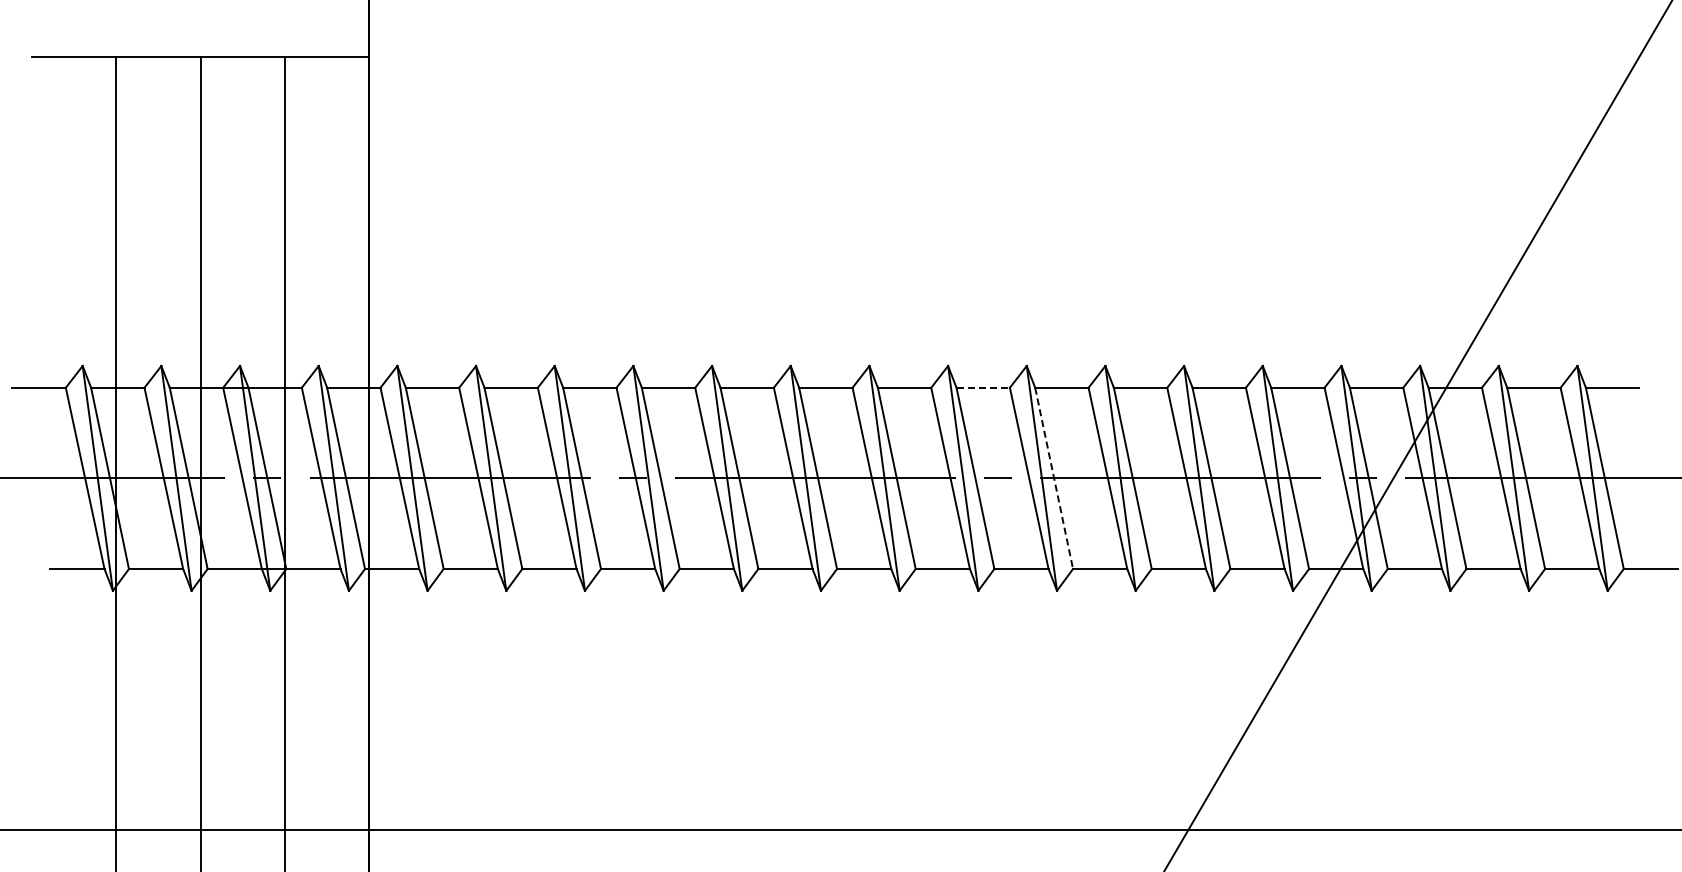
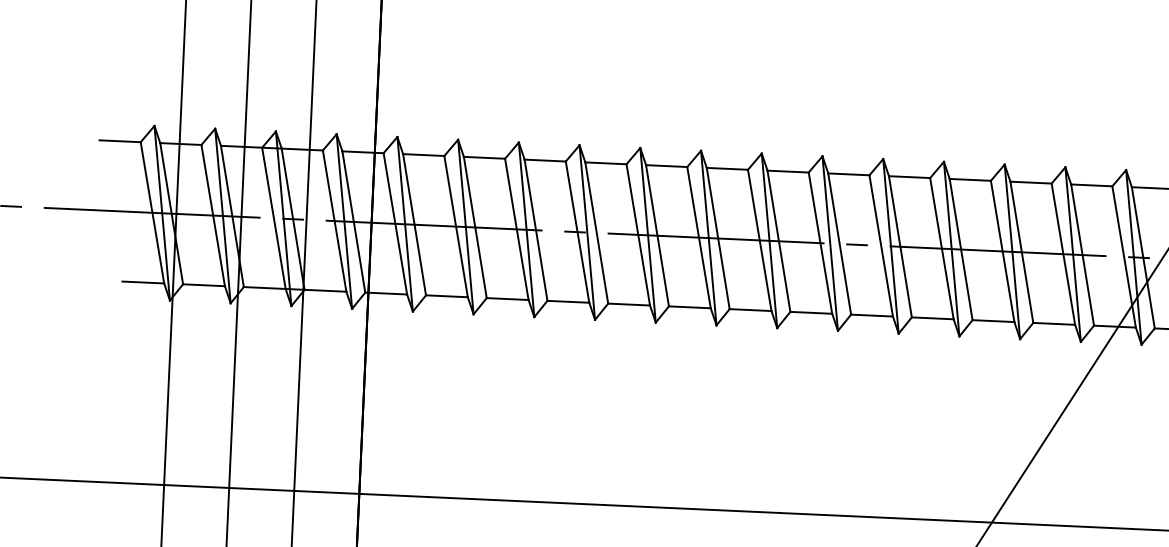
line: (983, 387) -> (849, 174), dashed -> solid
line: (1054, 478) -> (900, 246), dashed -> solid

